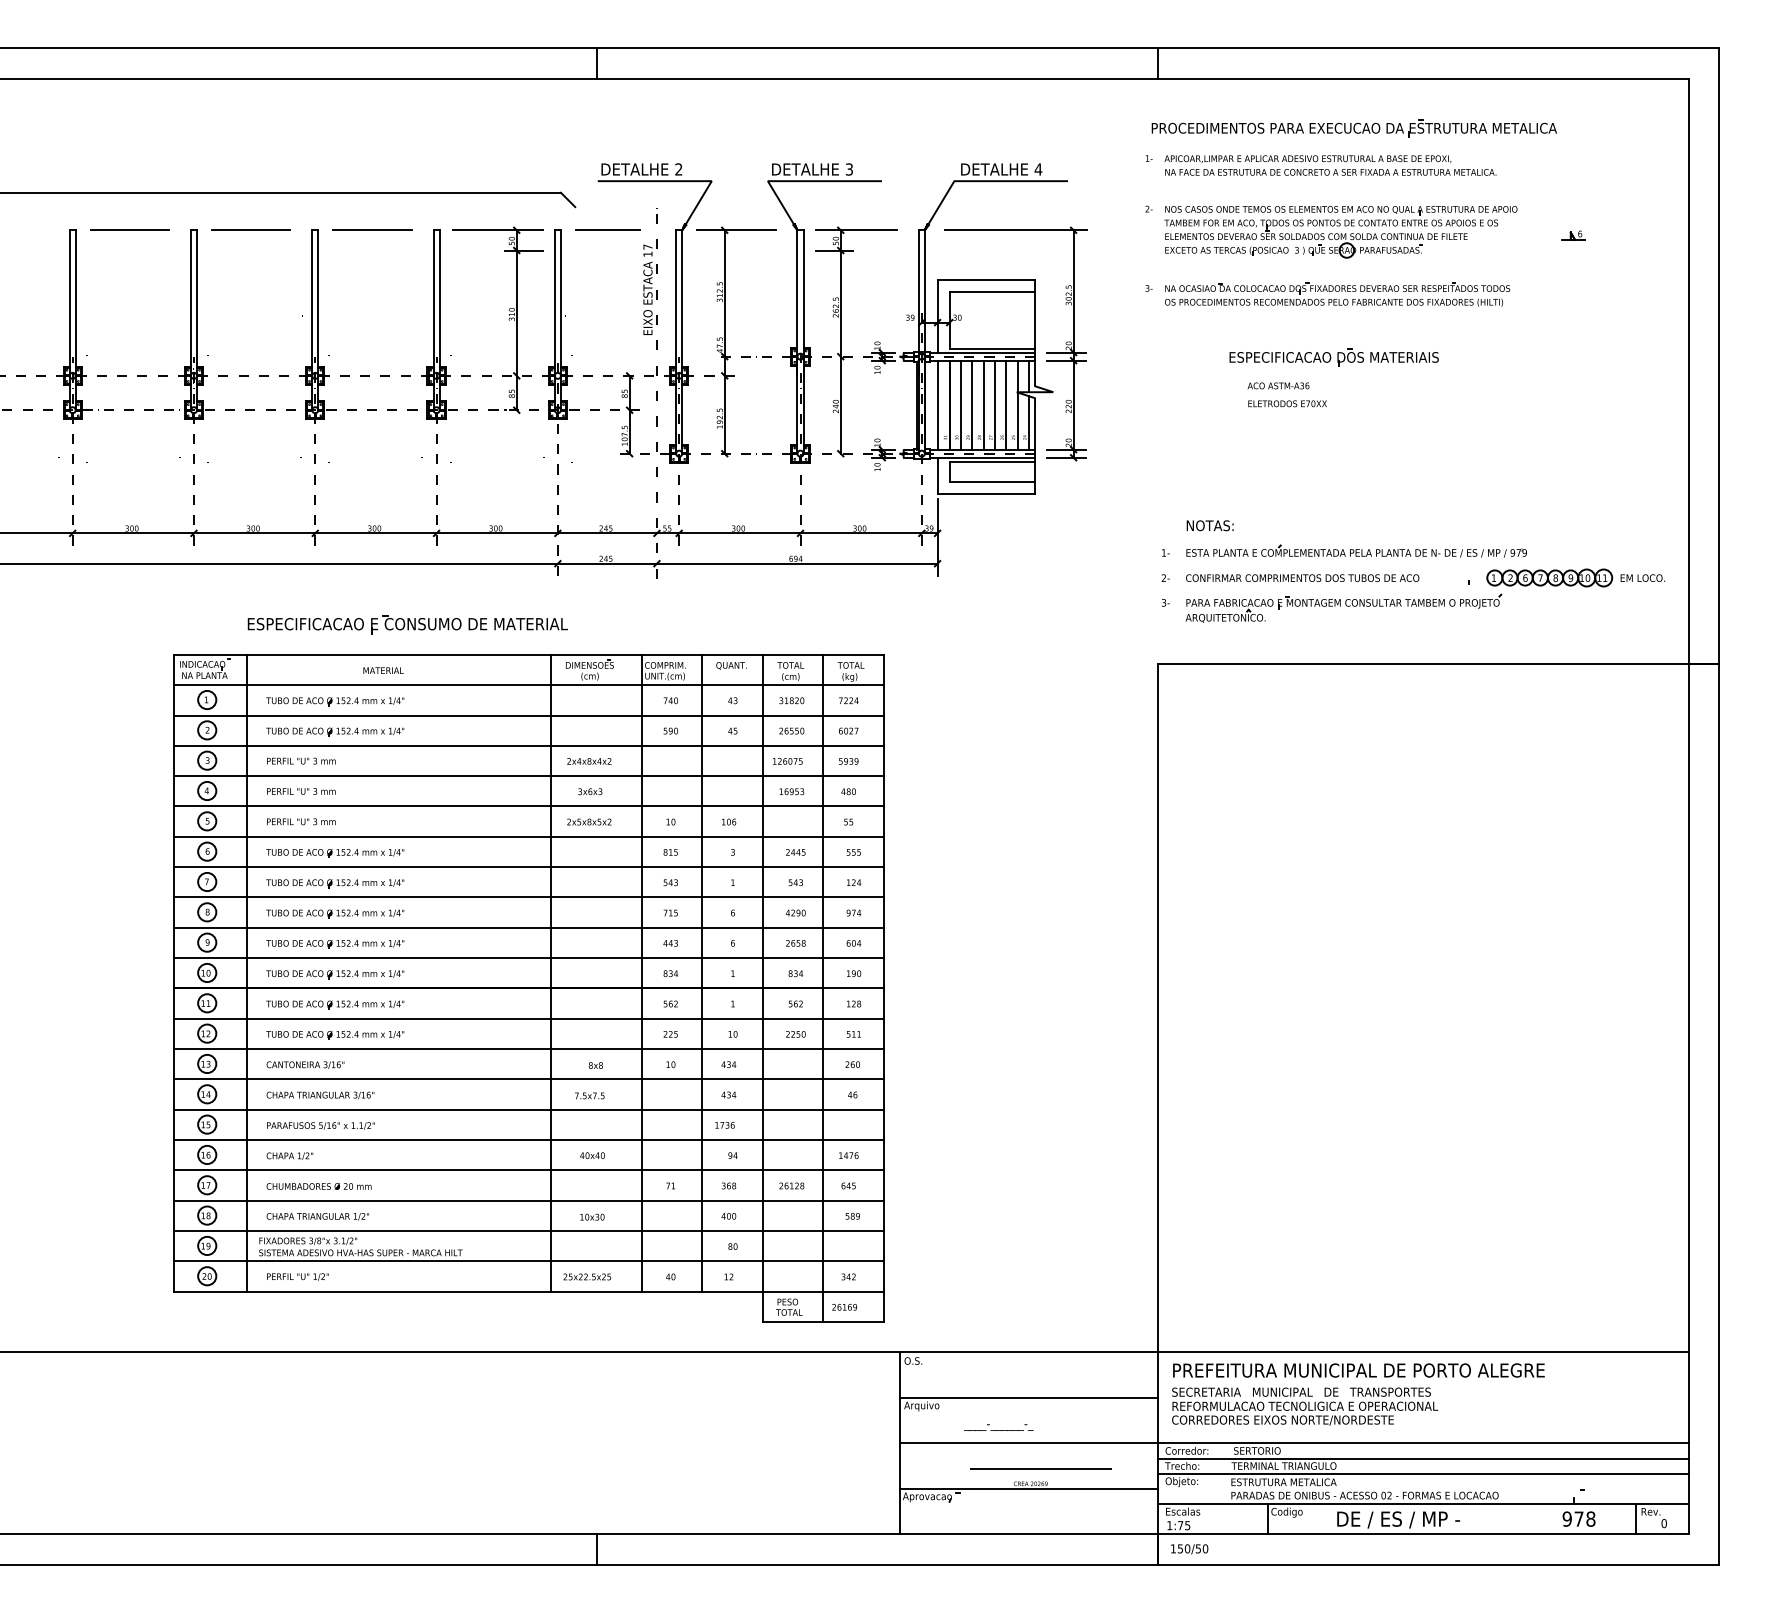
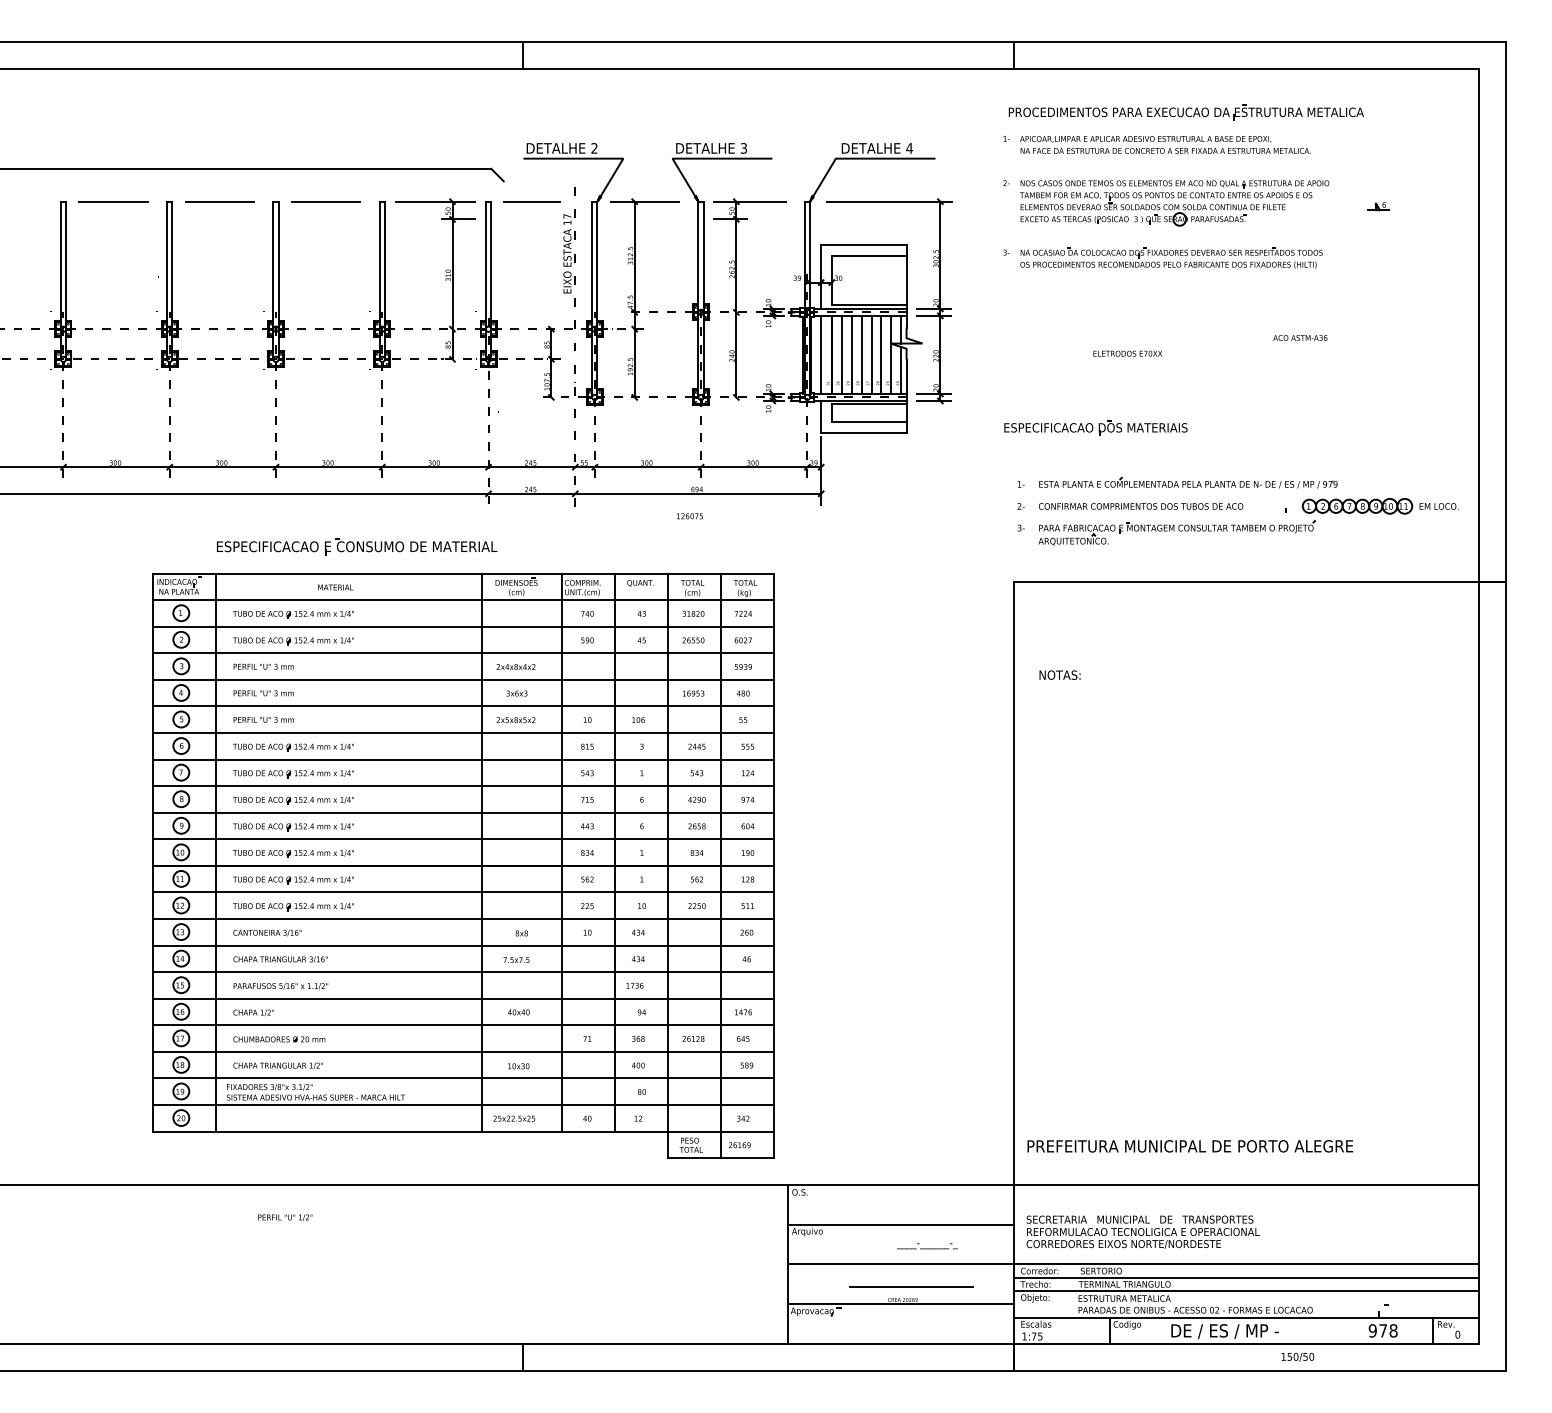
part: (1333, 357) -> (1095, 427), moved
text: (1278, 385) -> (1300, 337), moved
text: (1209, 525) -> (1059, 674), moved
text: (787, 761) -> (689, 516), moved
text: (297, 1276) -> (284, 1217), moved
text: (1358, 1370) -> (1189, 1146), moved
text: (998, 1427) -> (927, 1246), moved
text: (1189, 1549) -> (1297, 1357), moved

